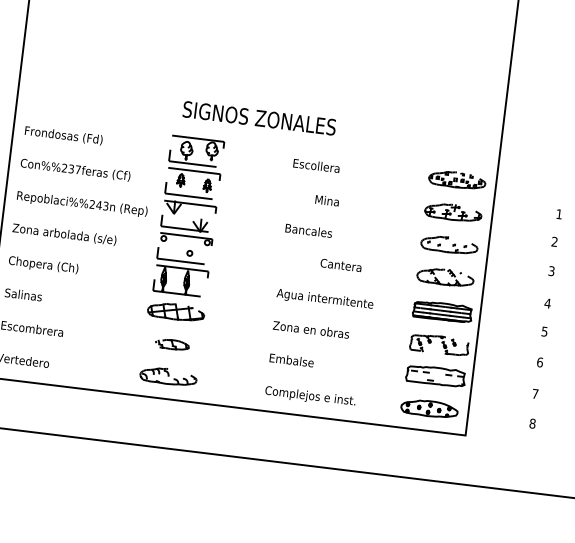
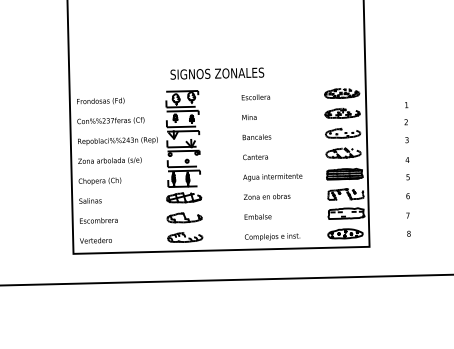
text: (327, 200) -> (249, 117), moved
text: (341, 265) -> (255, 157), moved
part: (172, 344) -> (184, 217), size x1.67

